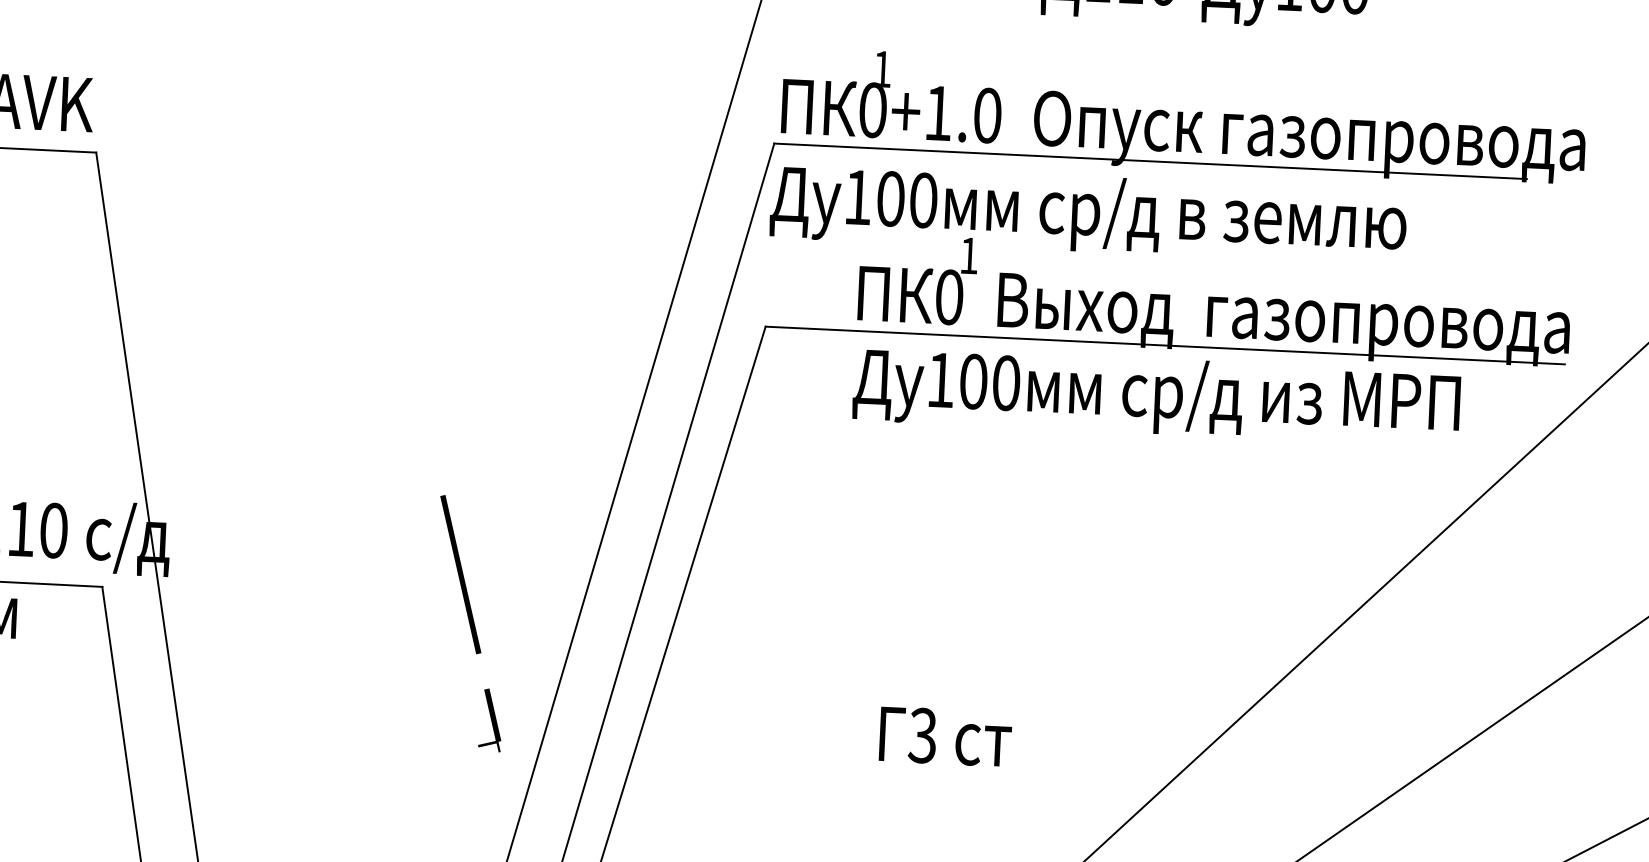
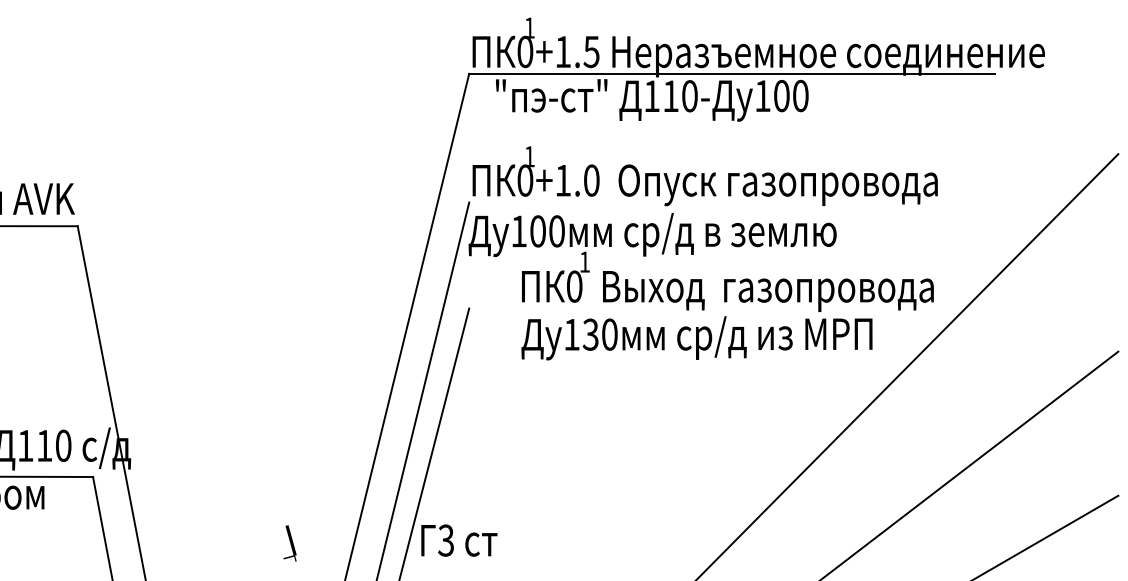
line: (1149, 161) -> (686, 202), removed
line: (1165, 345) -> (700, 308), removed
text: (973, 381) -> (590, 334), 100 -> 130
line: (460, 573) -> (299, 459), removed
text: (489, 720) -> (289, 543), moved
text: (945, 736) -> (459, 540), moved

